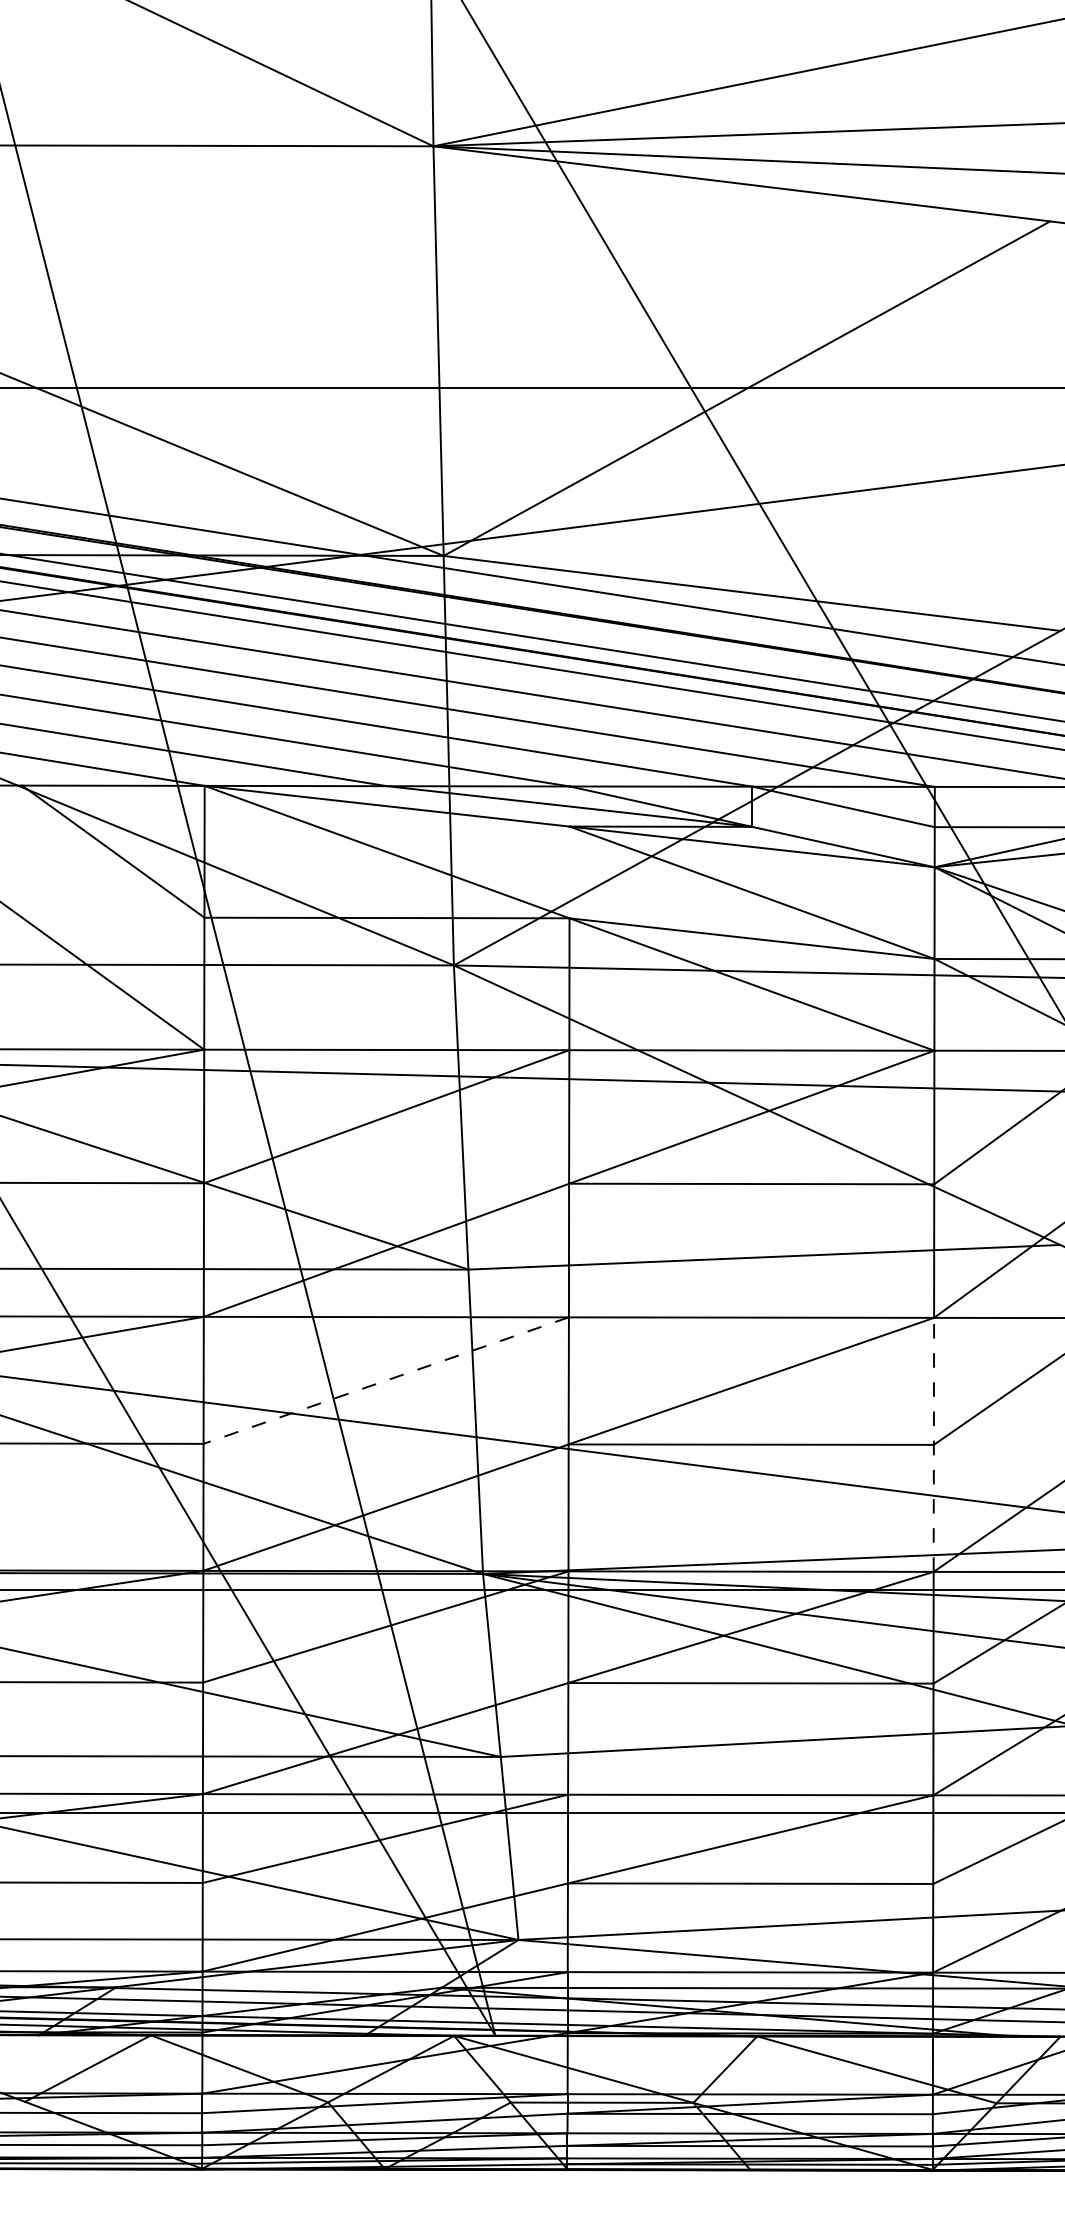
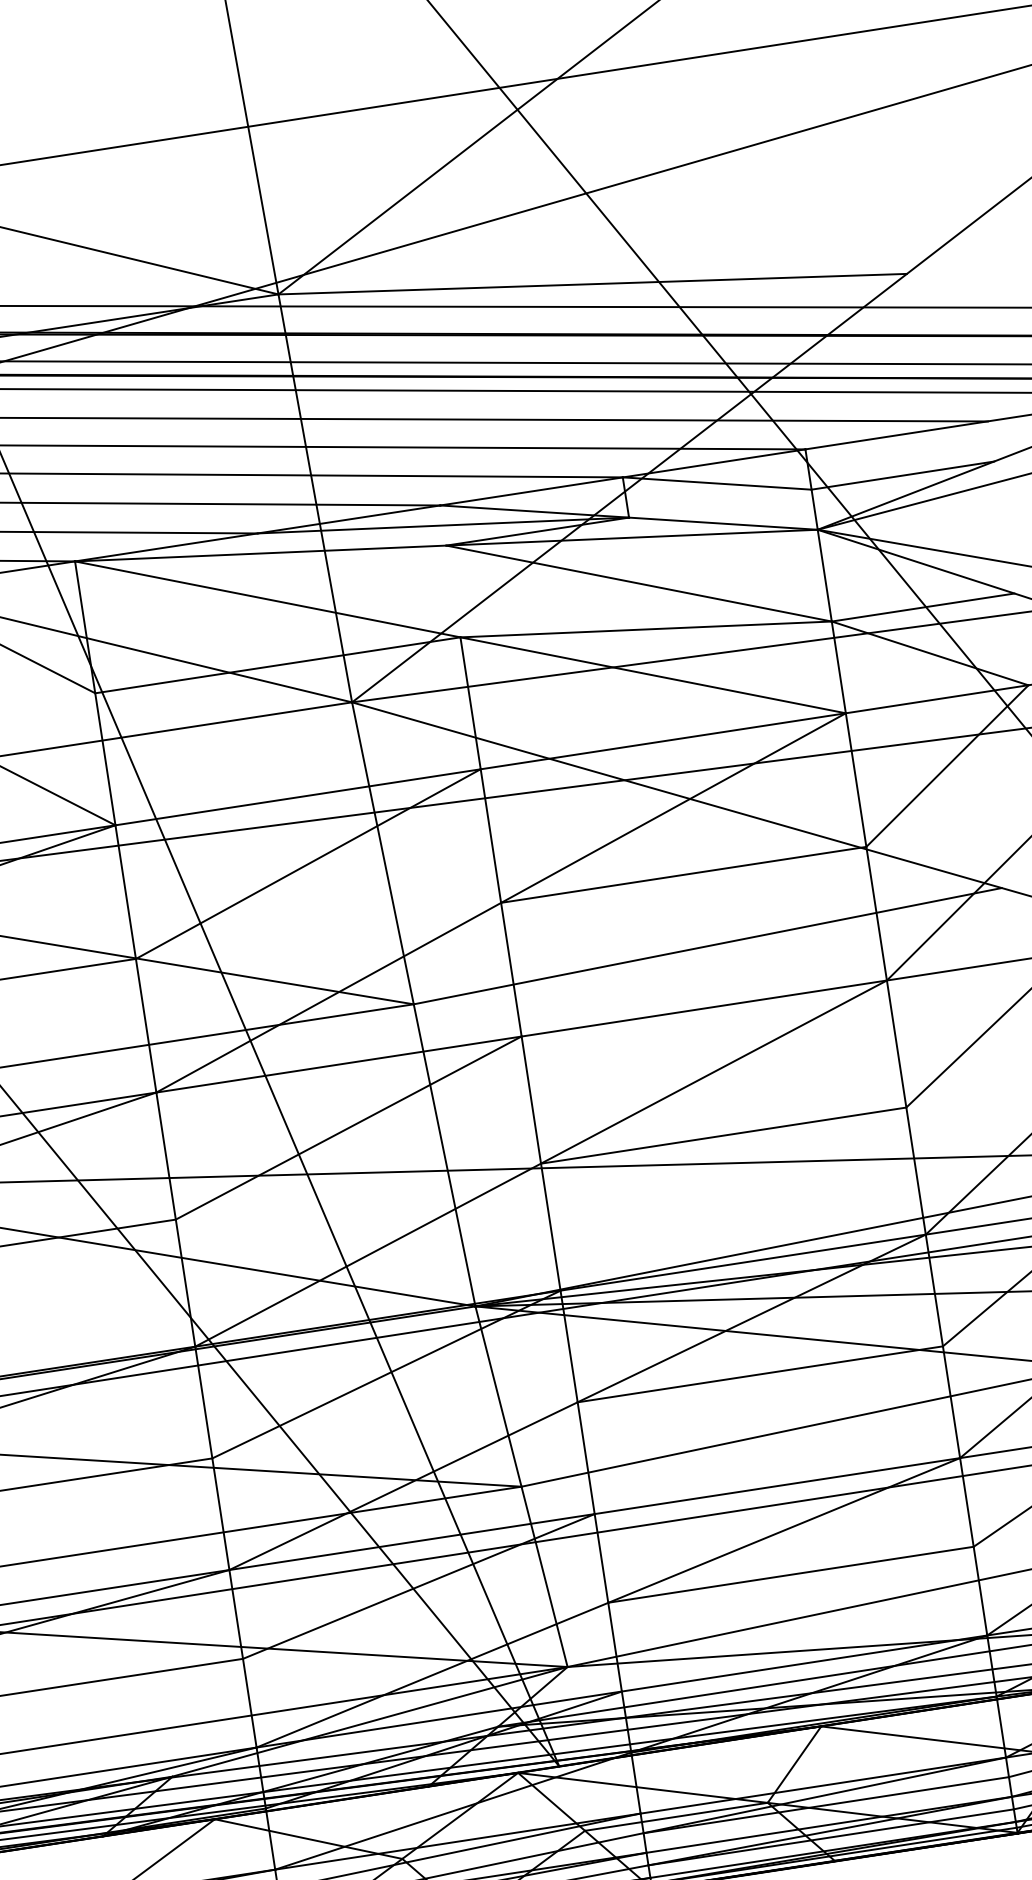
line: (385, 1380) -> (347, 1128), dashed -> solid
line: (933, 1444) -> (905, 1107), dashed -> solid

